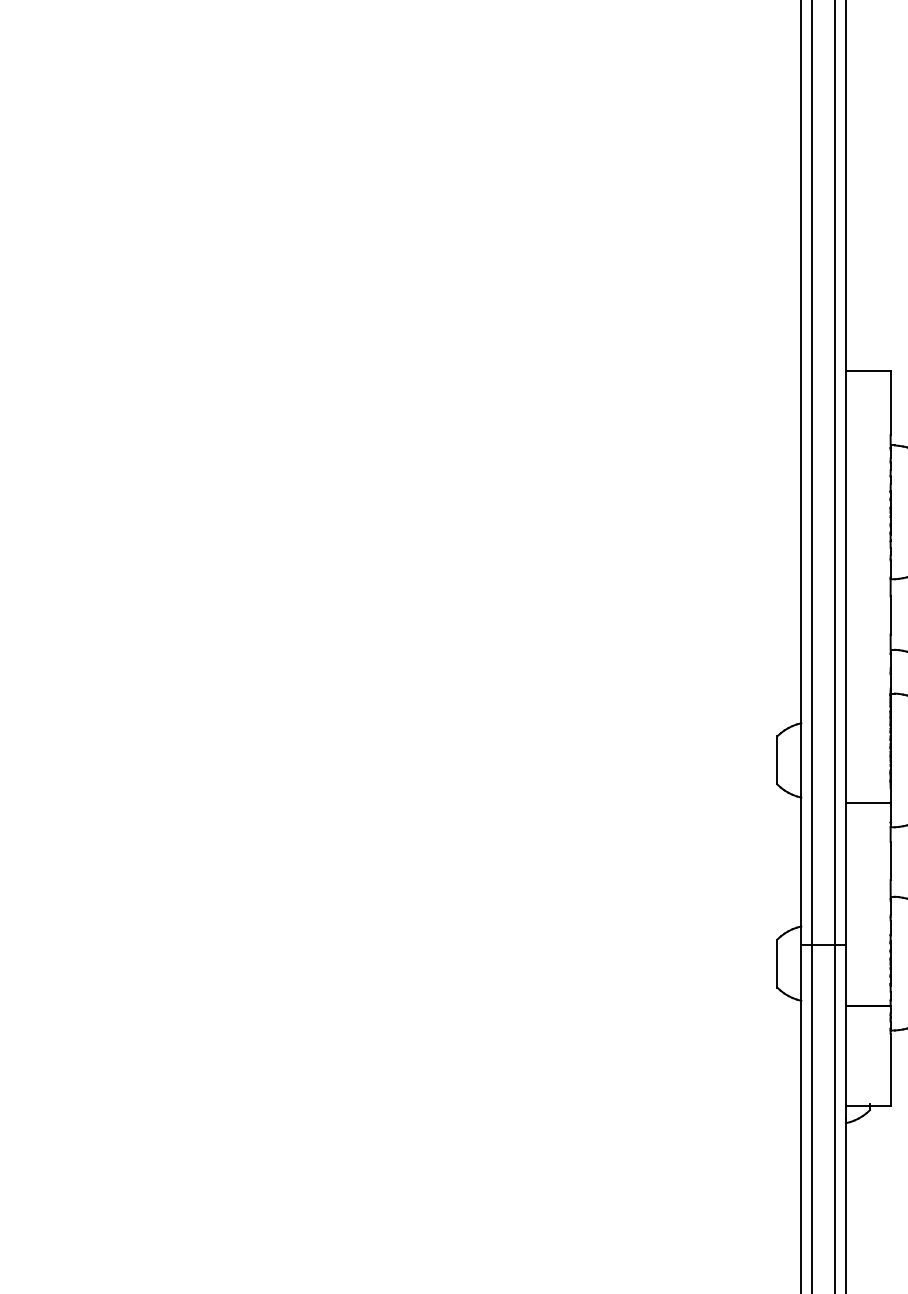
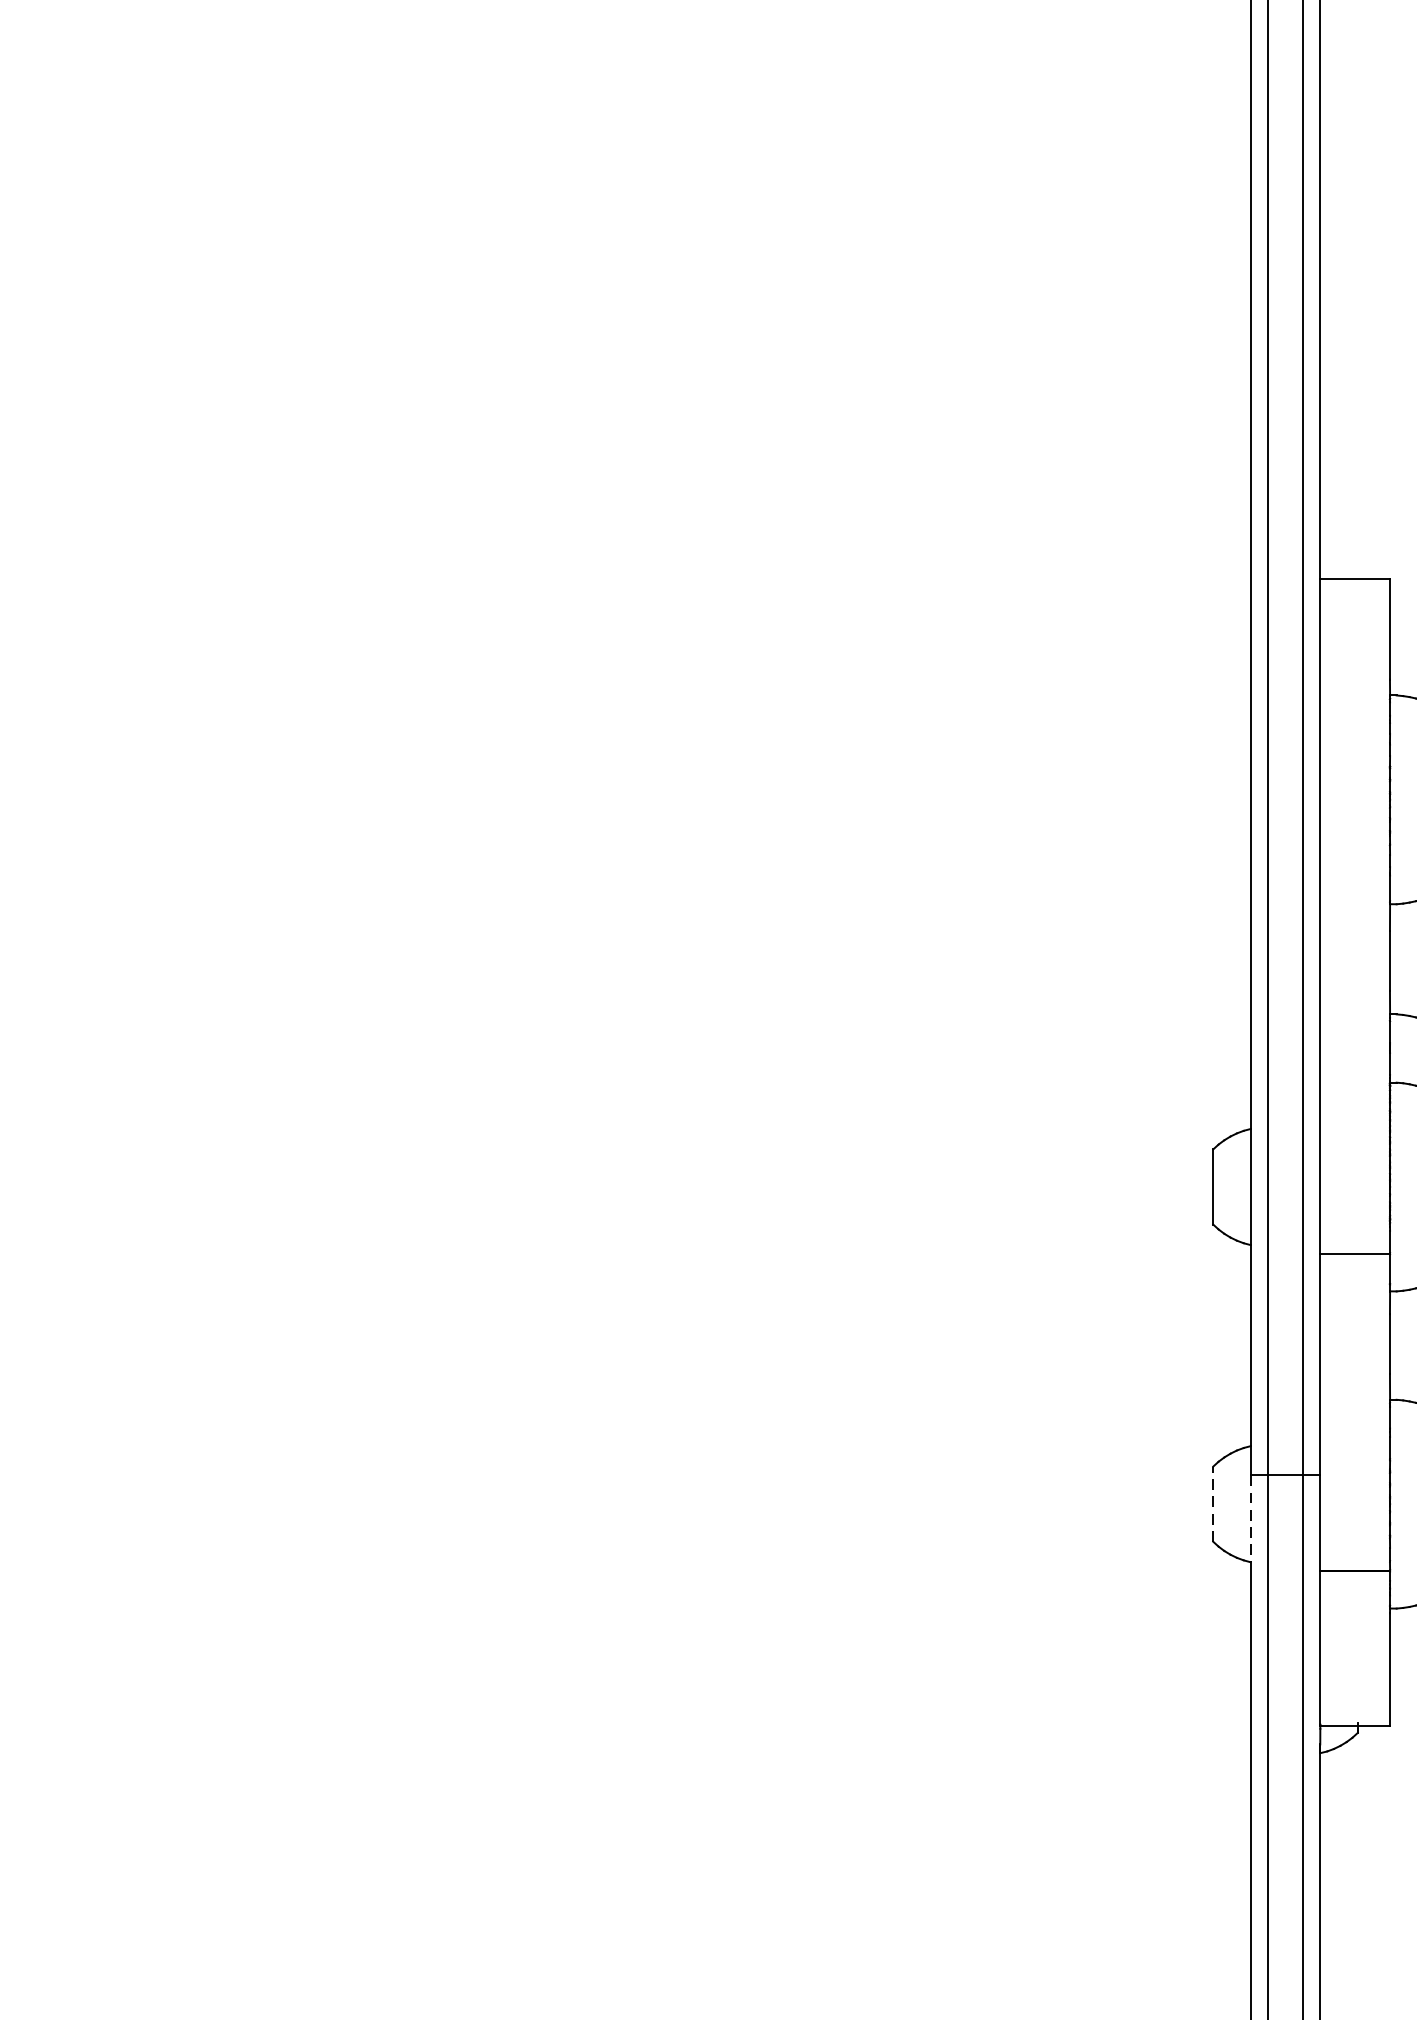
line: (777, 963) -> (1213, 1503), solid -> dashed
line: (801, 972) -> (1250, 1518), solid -> dashed

